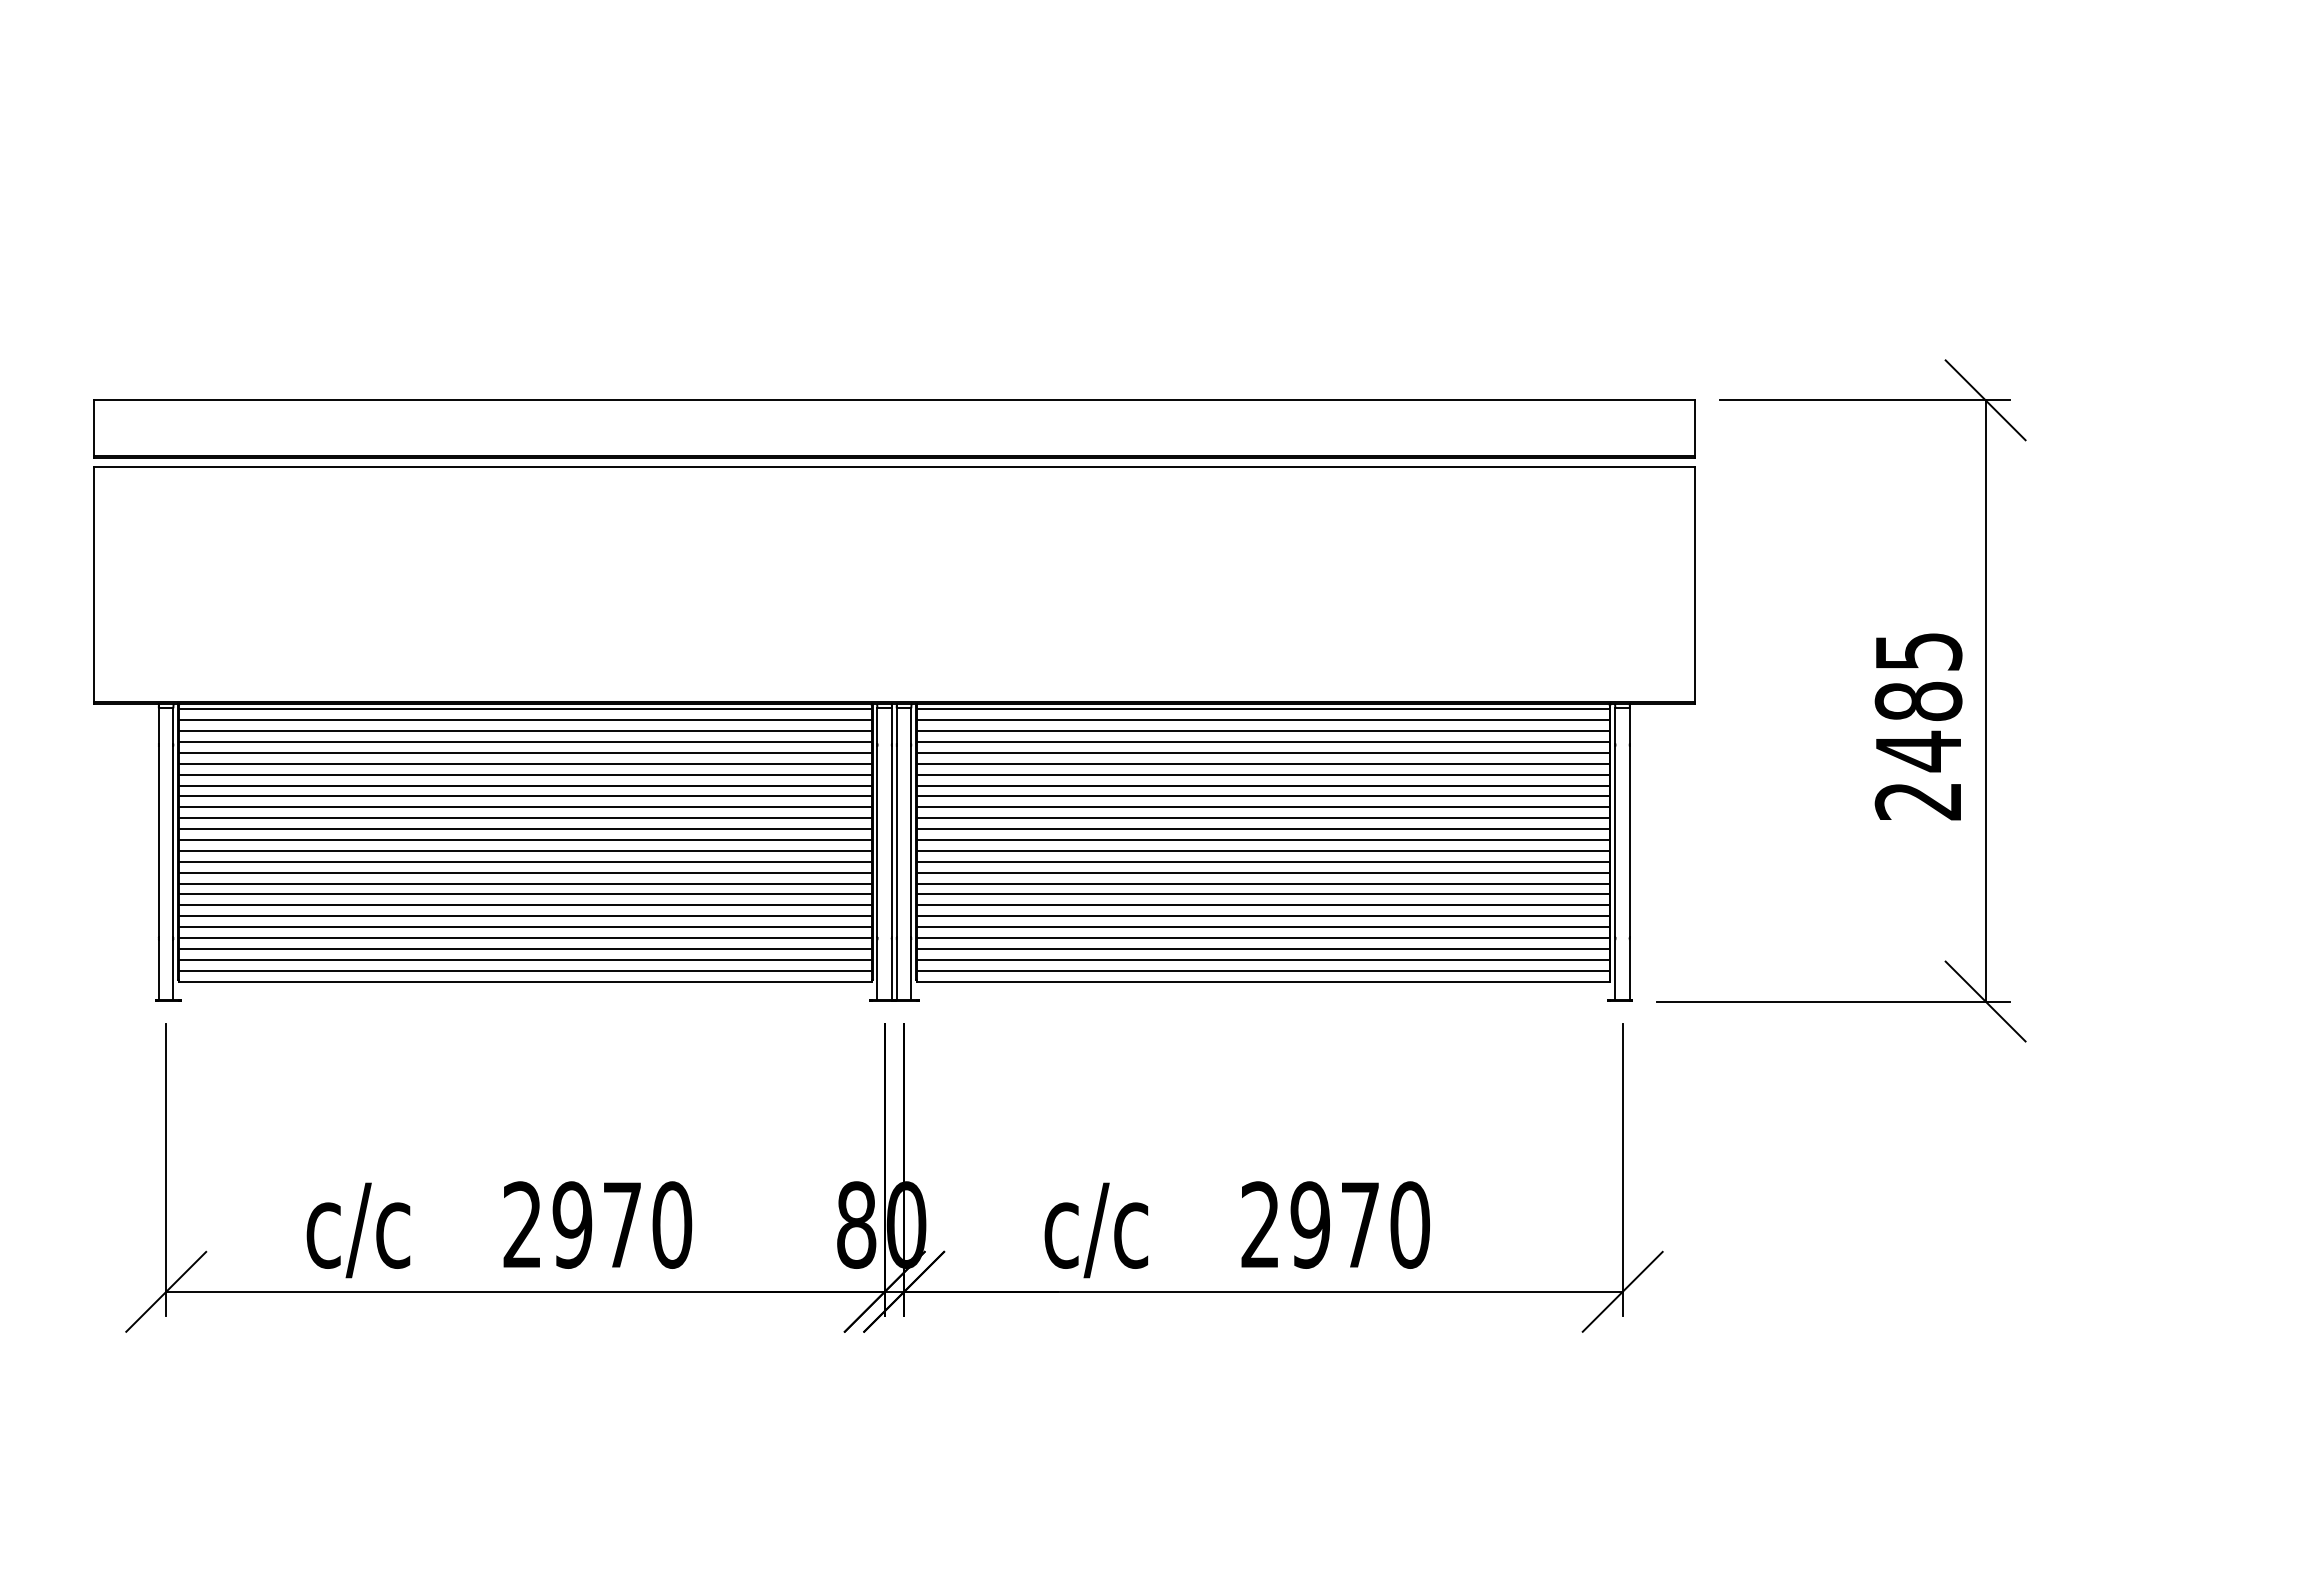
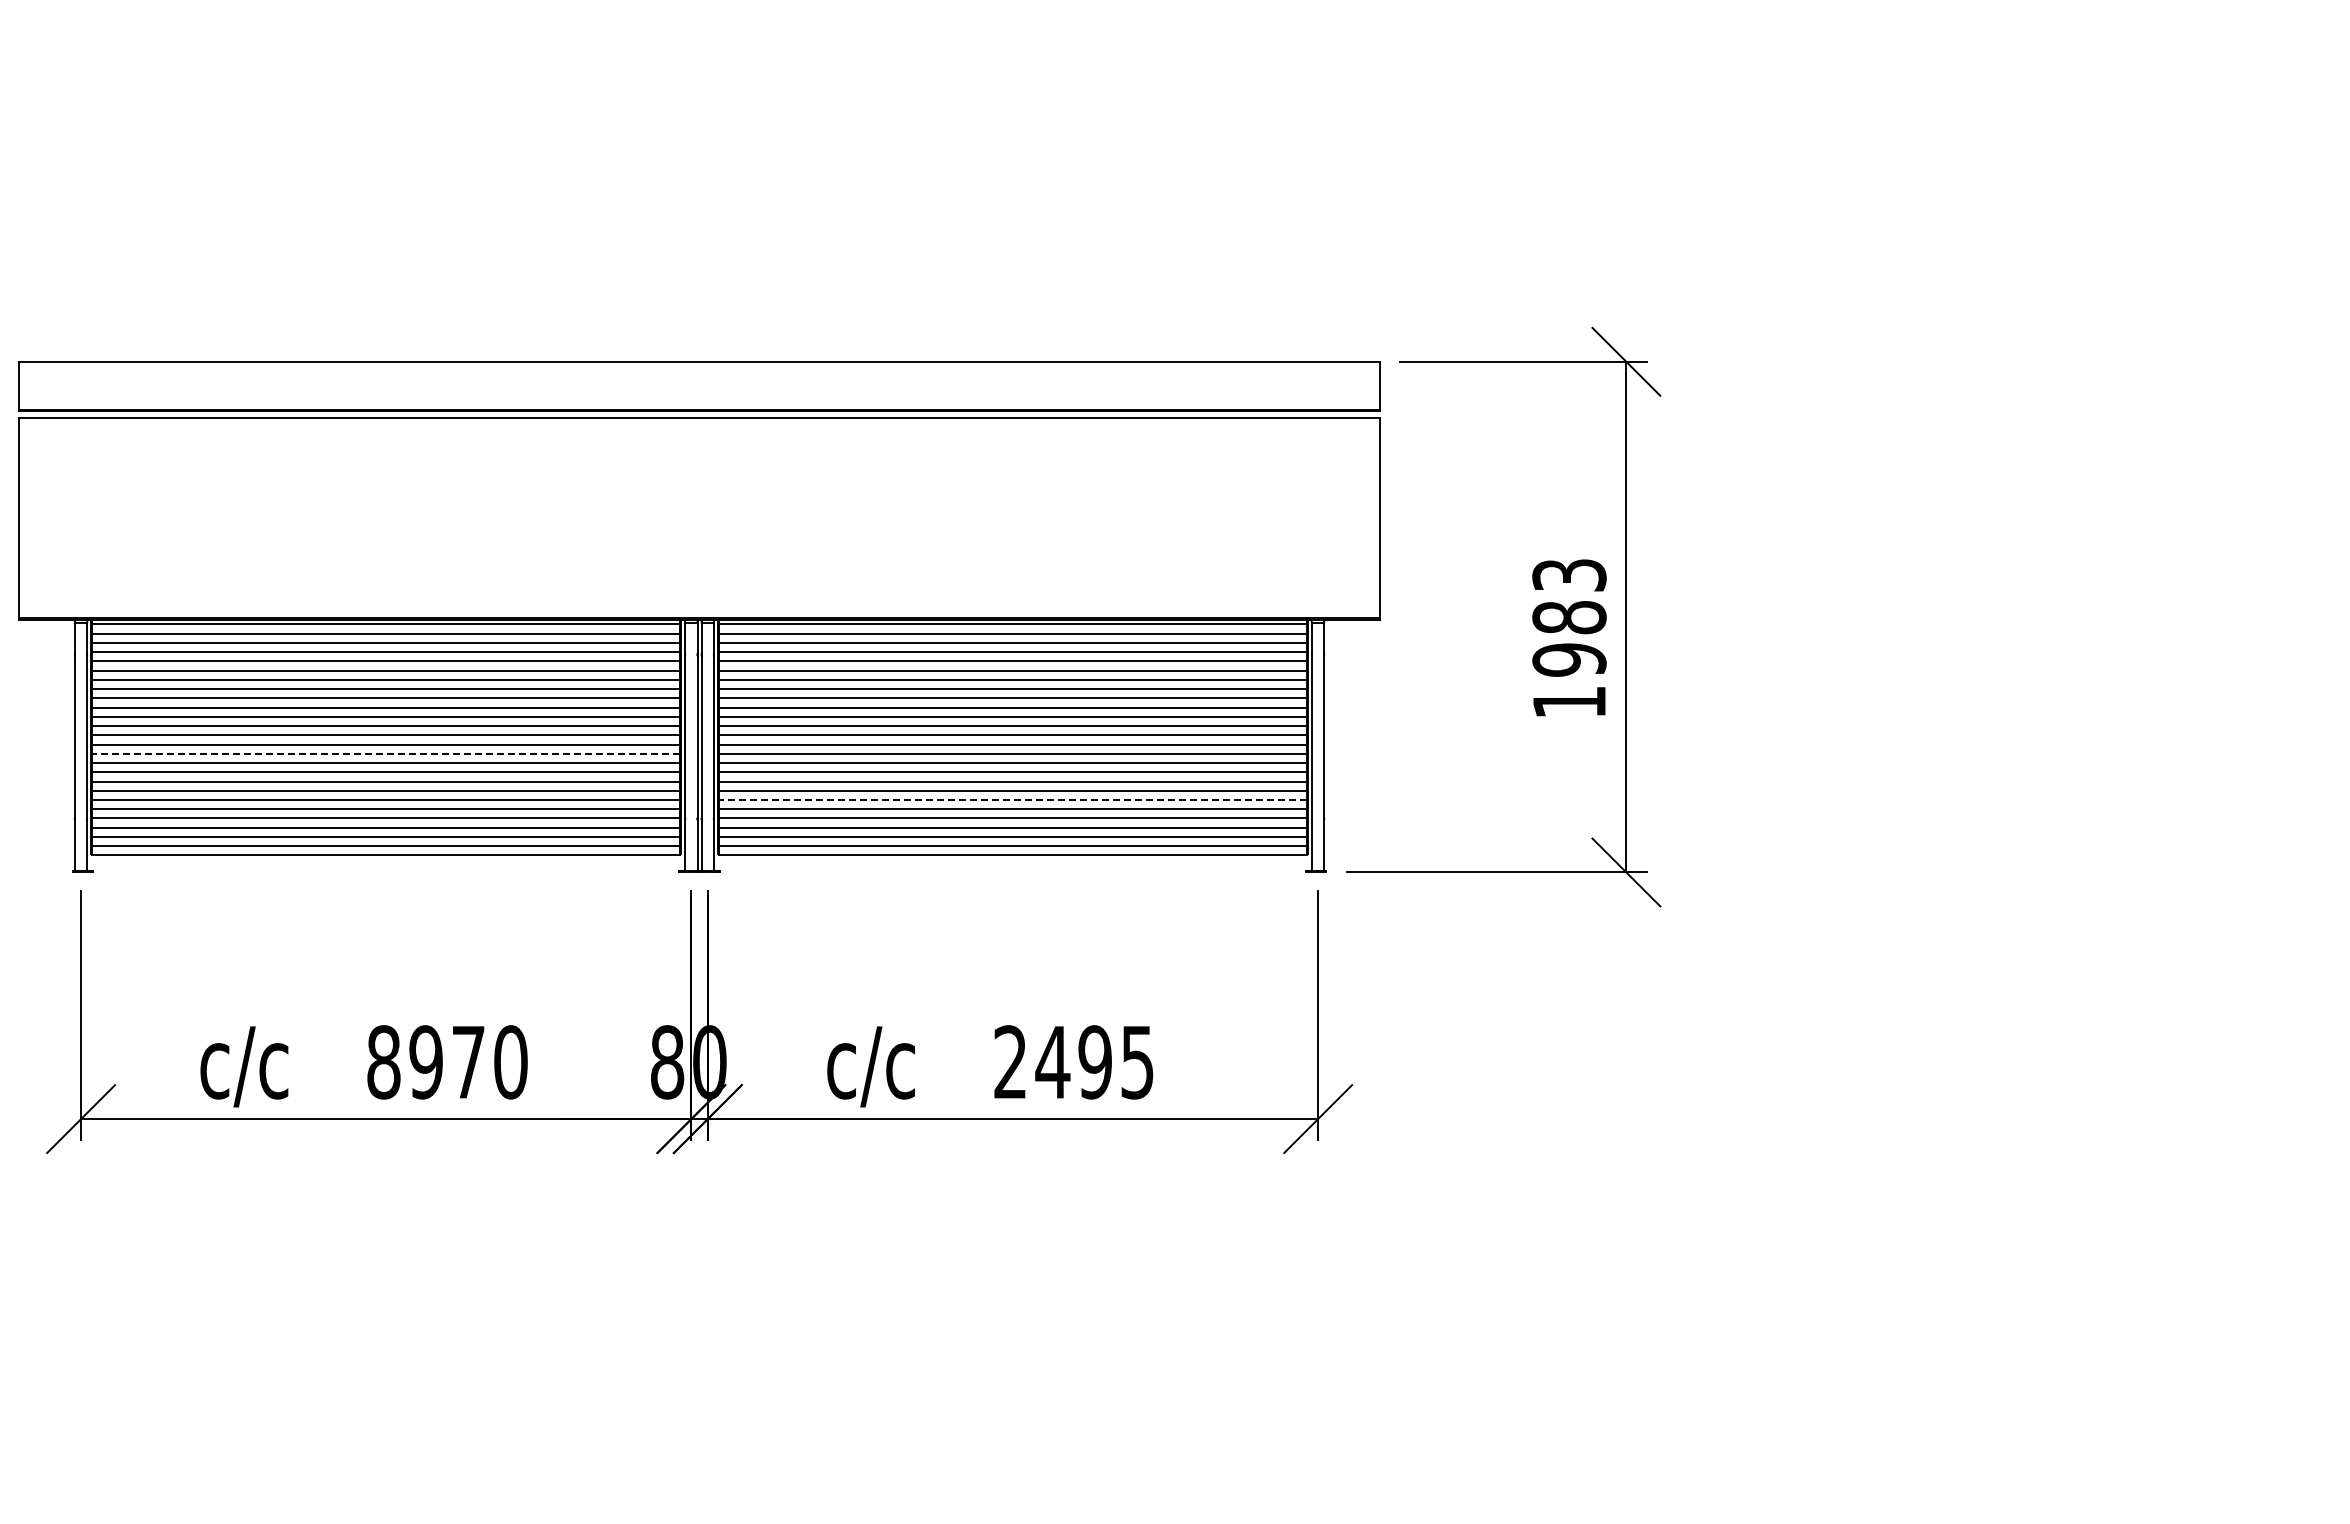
text: (1918, 726) -> (1569, 638), 2485 -> 1983
line: (524, 861) -> (385, 753), solid -> dashed
line: (1262, 916) -> (1012, 800), solid -> dashed
text: (522, 1225) -> (383, 1062), 2970 -> 8970
text: (1359, 1225) -> (1094, 1062), 2970 -> 2495

